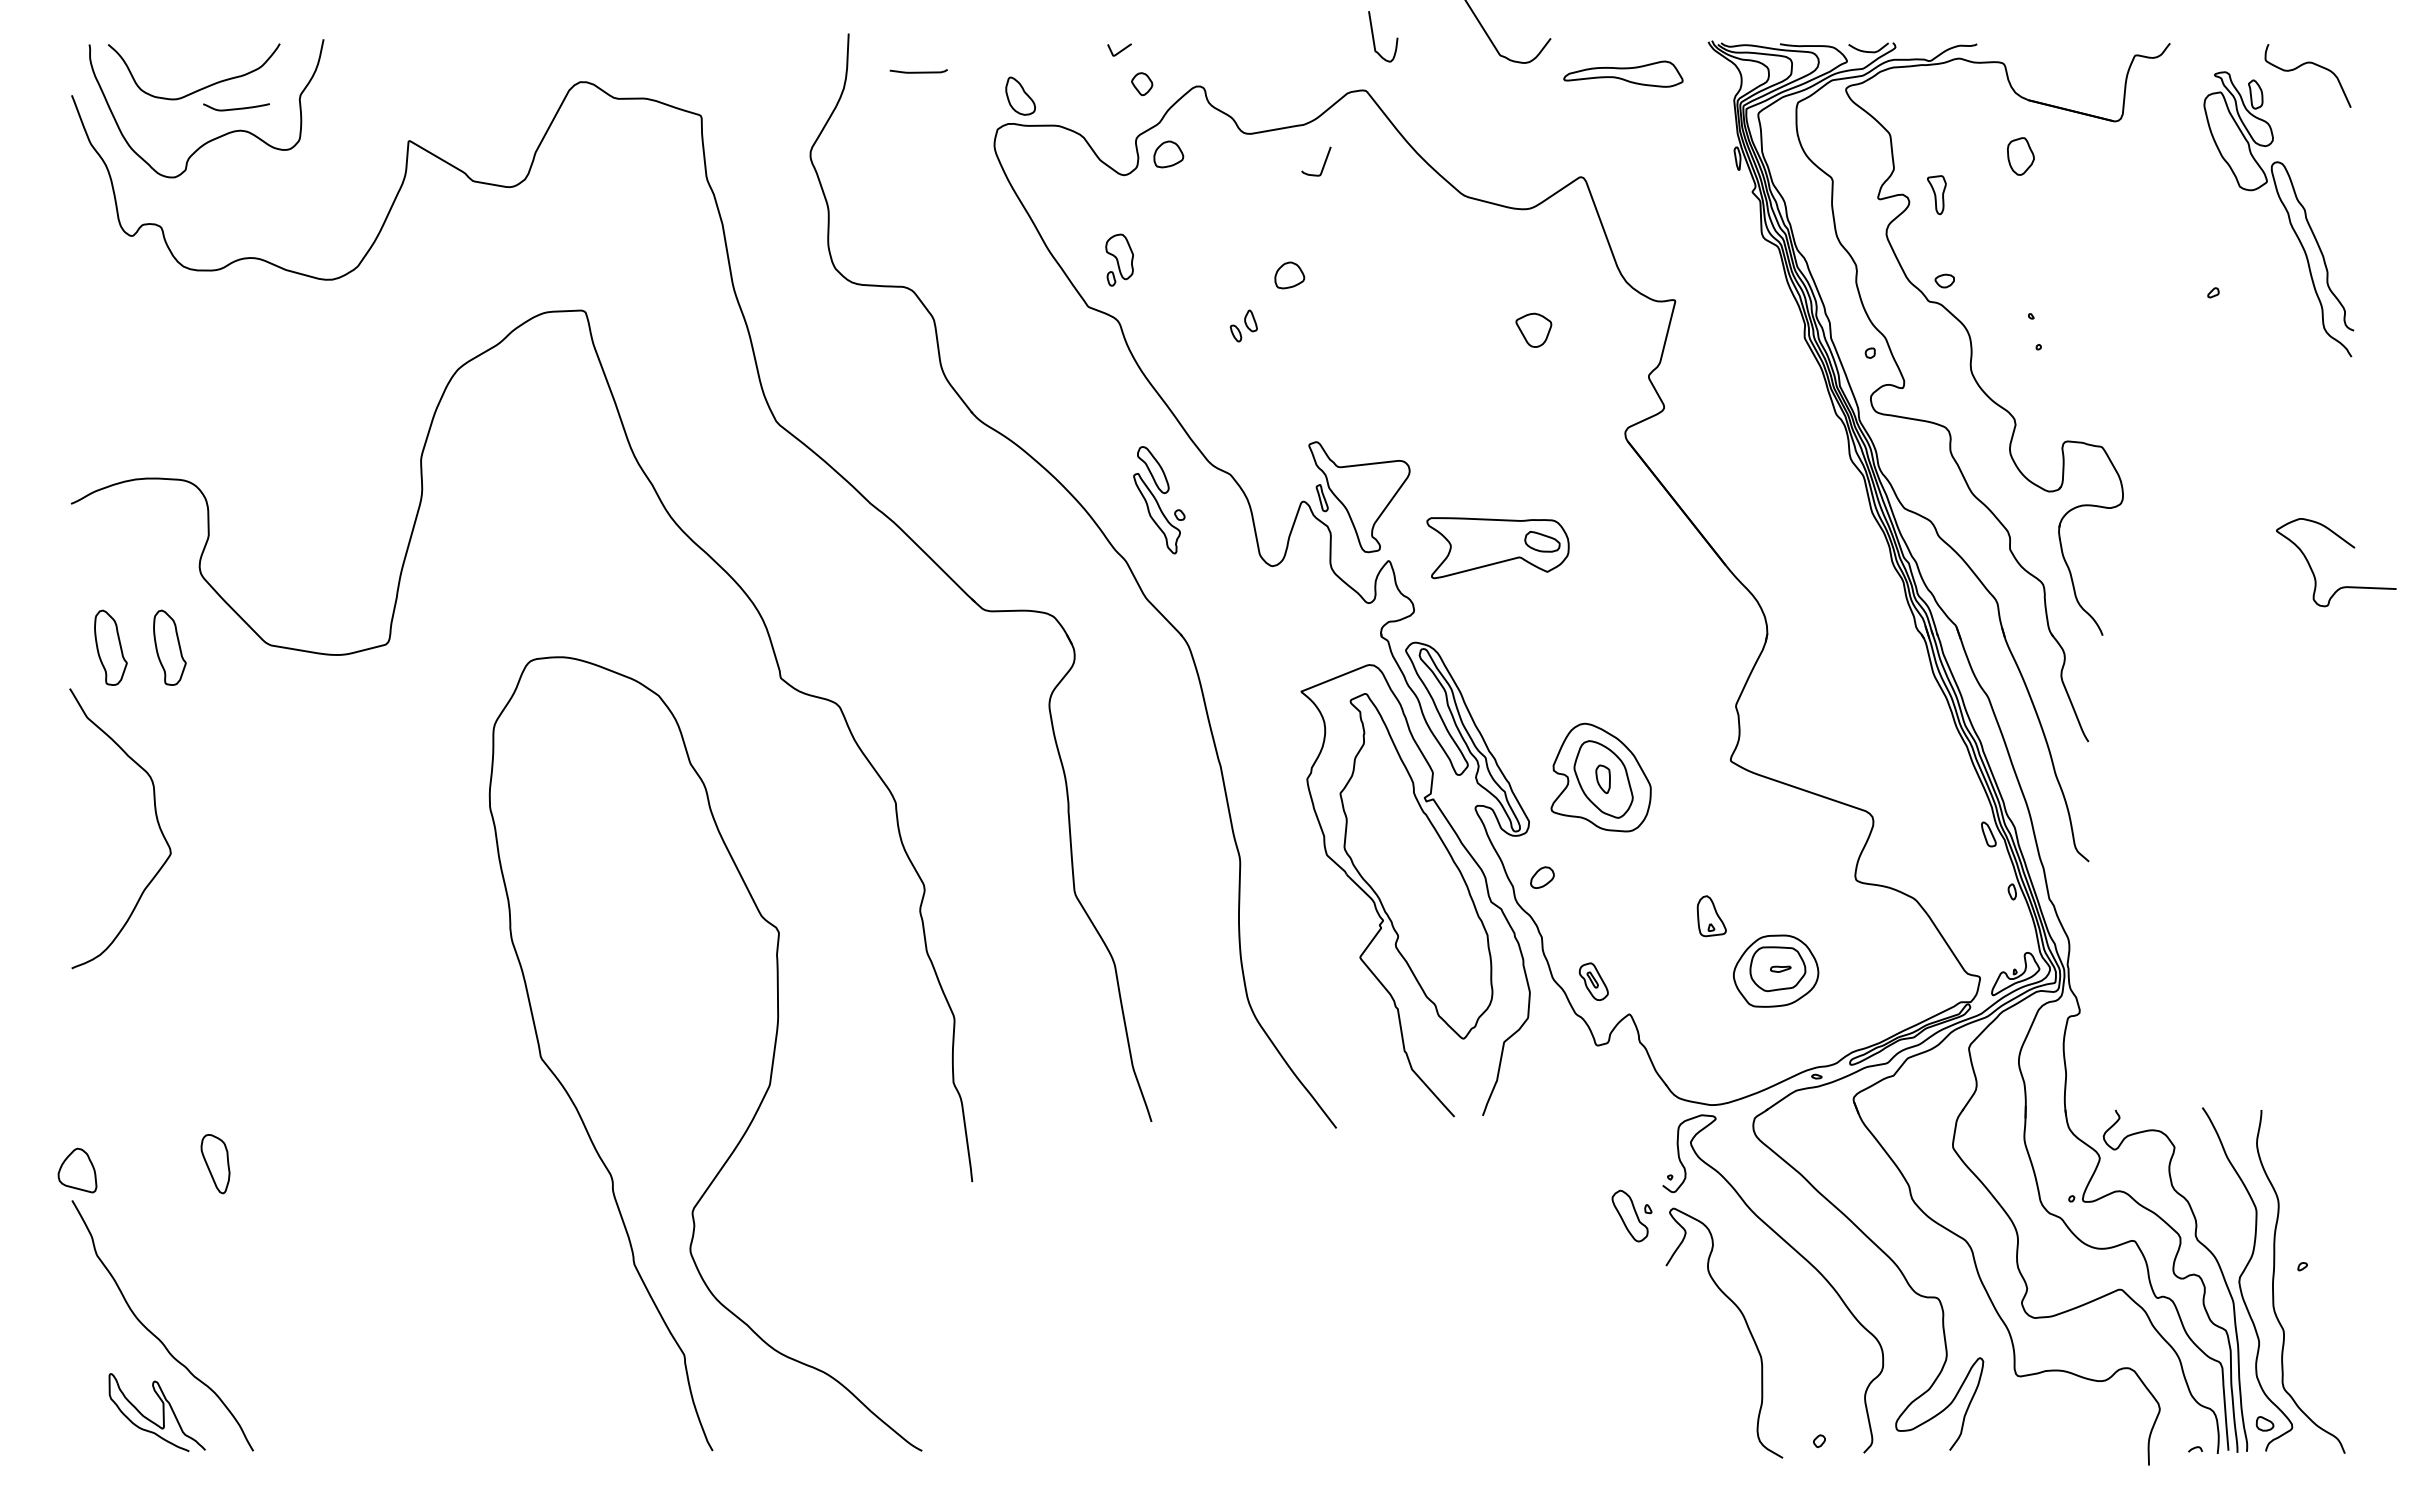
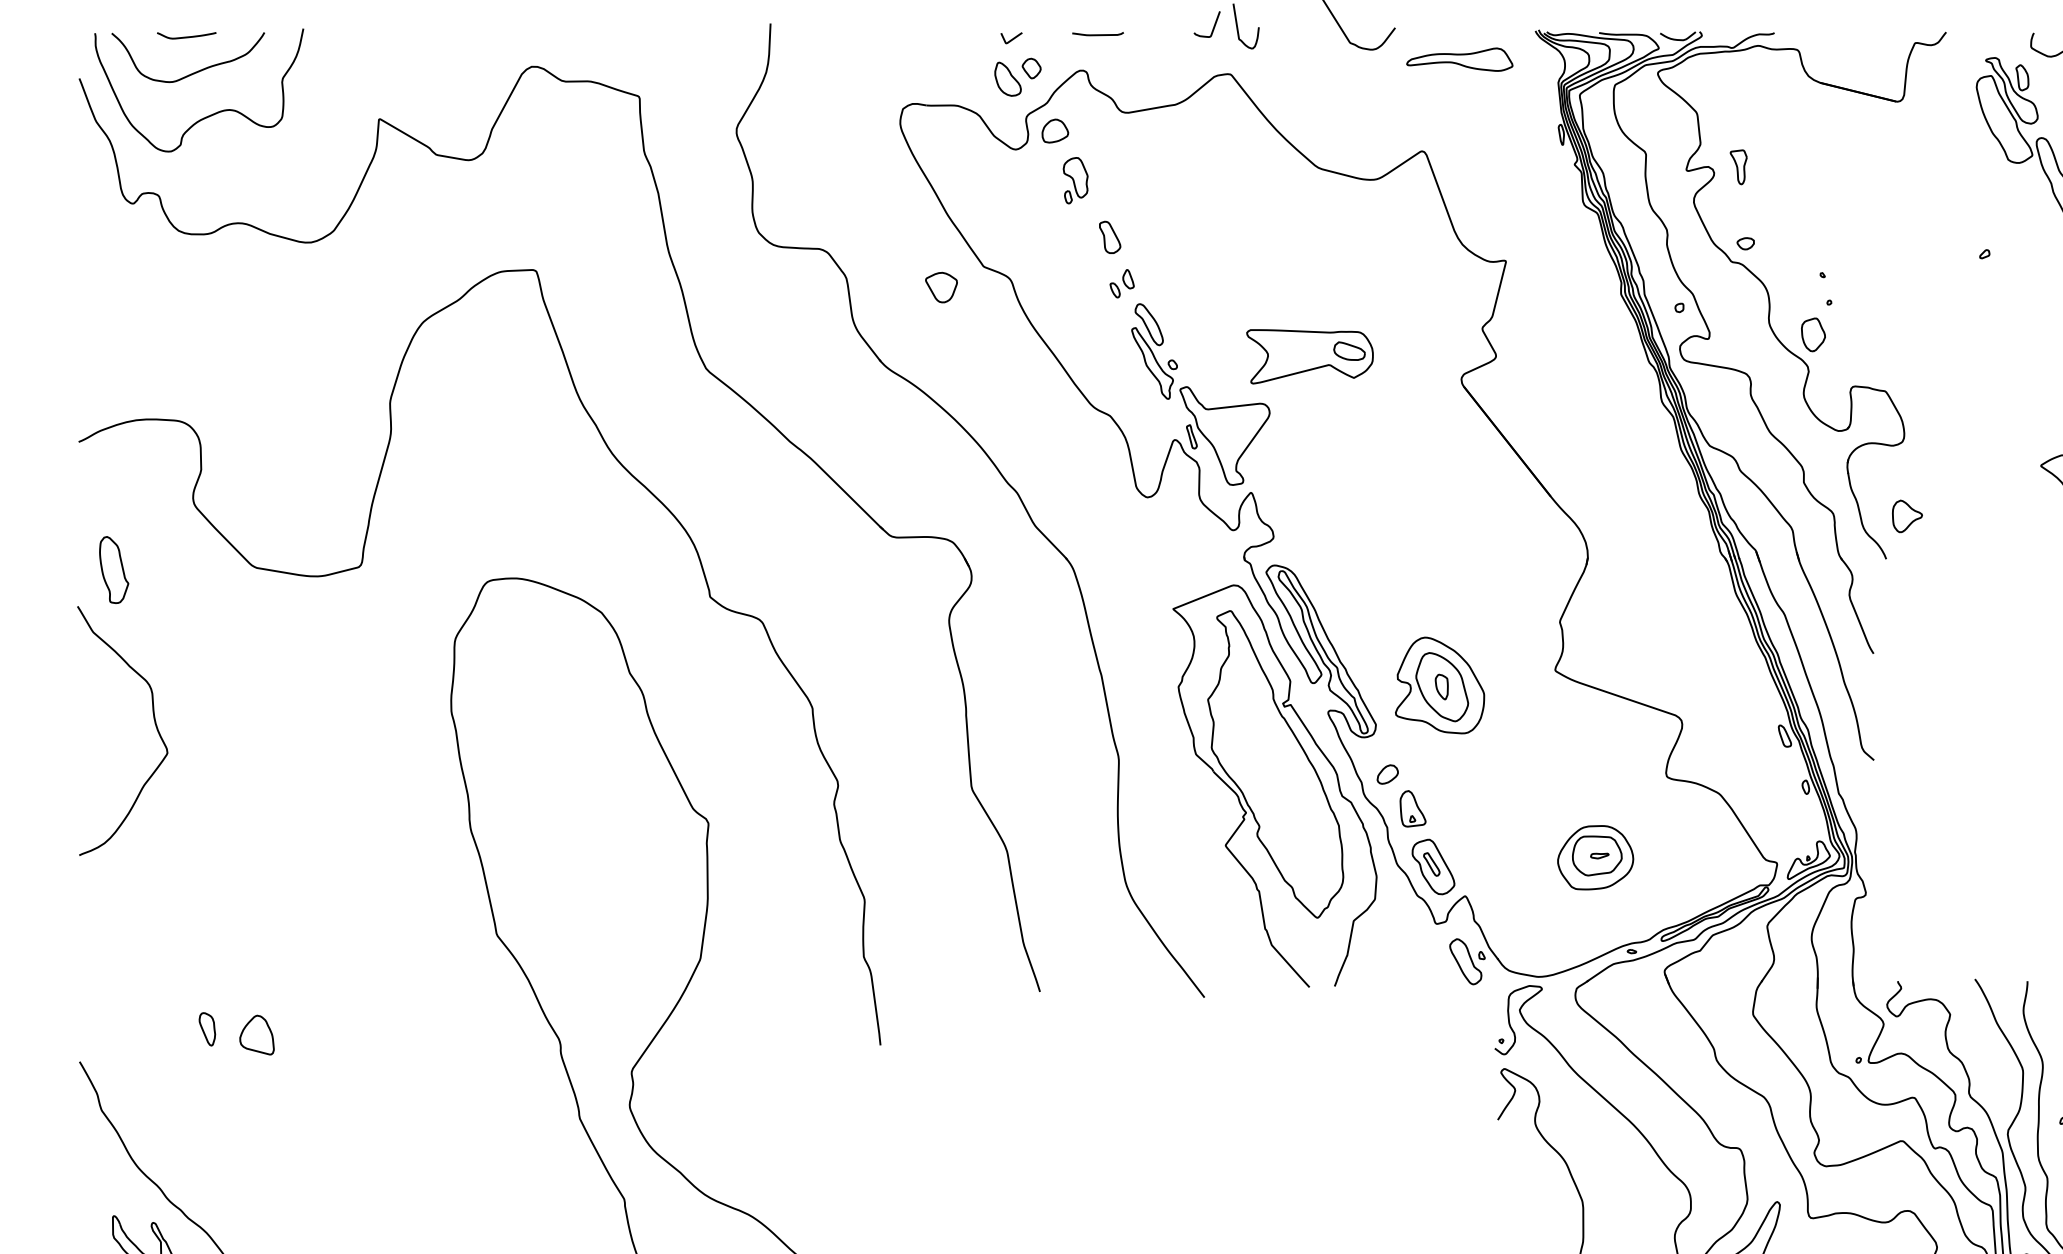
curve: (918, 71) -> (1097, 34), moved
part: (1020, 95) -> (1007, 78), moved
curve: (236, 108) -> (186, 36), moved
part: (2020, 156) -> (1813, 334), moved
curve: (1323, 163) -> (1213, 26), moved
part: (1119, 259) -> (1075, 180), moved
part: (1230, 273) -> (1110, 237), added
part: (1289, 275) -> (1162, 238), removed
part: (1533, 329) -> (941, 286), moved
part: (1159, 500) -> (1154, 351), moved
part: (1497, 548) -> (1309, 357), moved
part: (2126, 587) -> (1907, 516), added
part: (169, 647) -> (166, 569), removed
part: (1711, 916) -> (1412, 809), moved
part: (1593, 981) -> (1433, 866), size x1.67
part: (215, 1163) -> (207, 1028), size x0.62
part: (77, 1170) -> (257, 1035), moved
part: (1631, 1215) -> (1467, 961), moved

